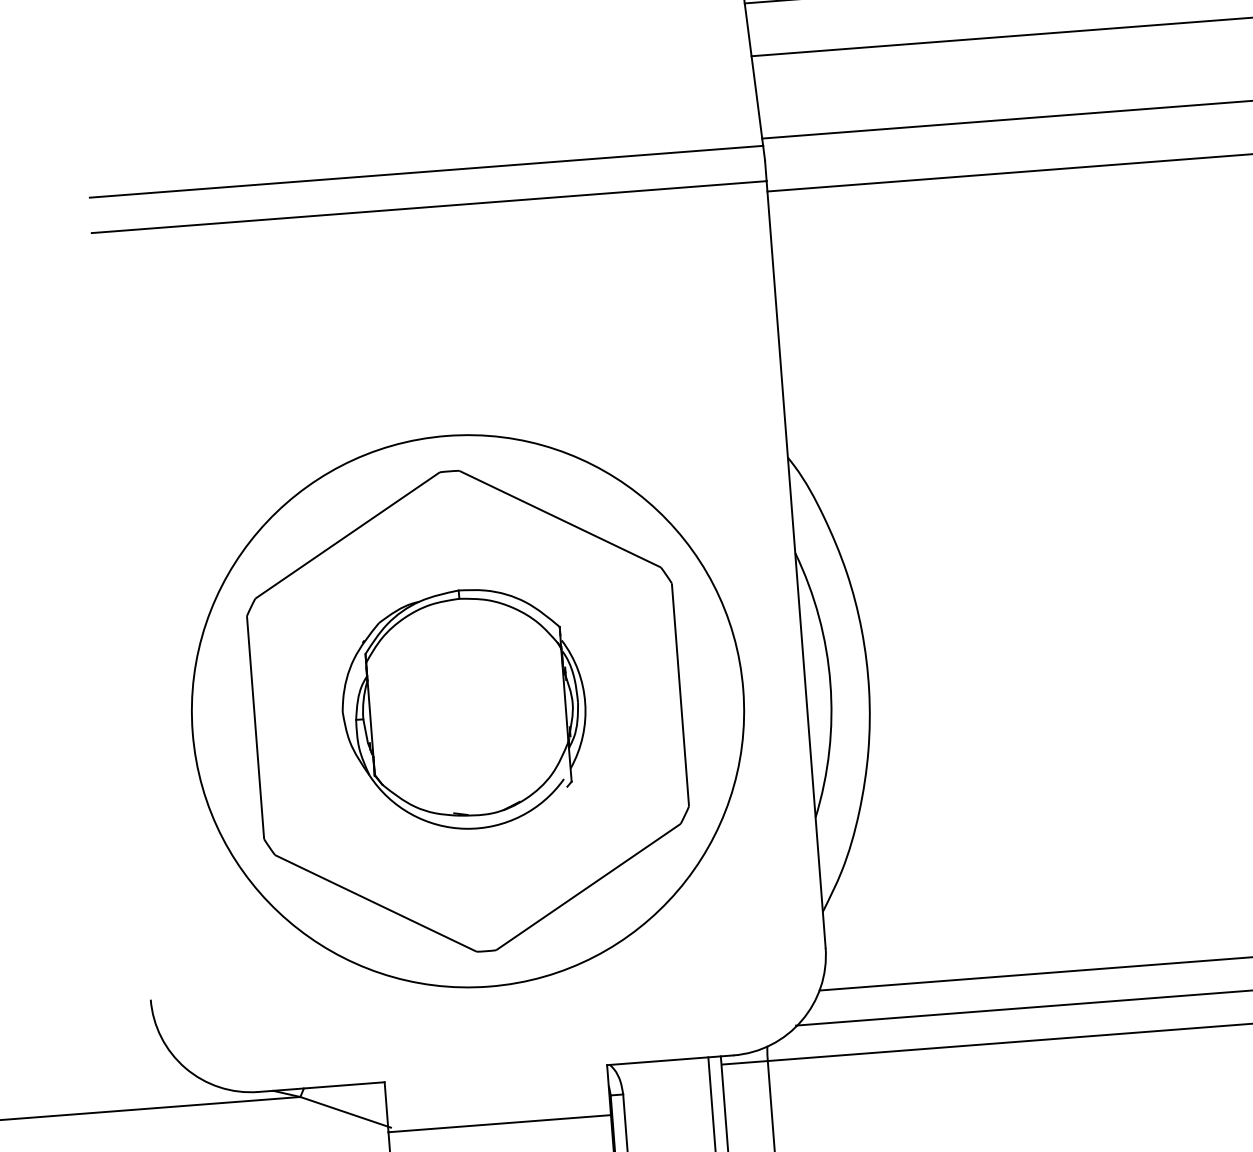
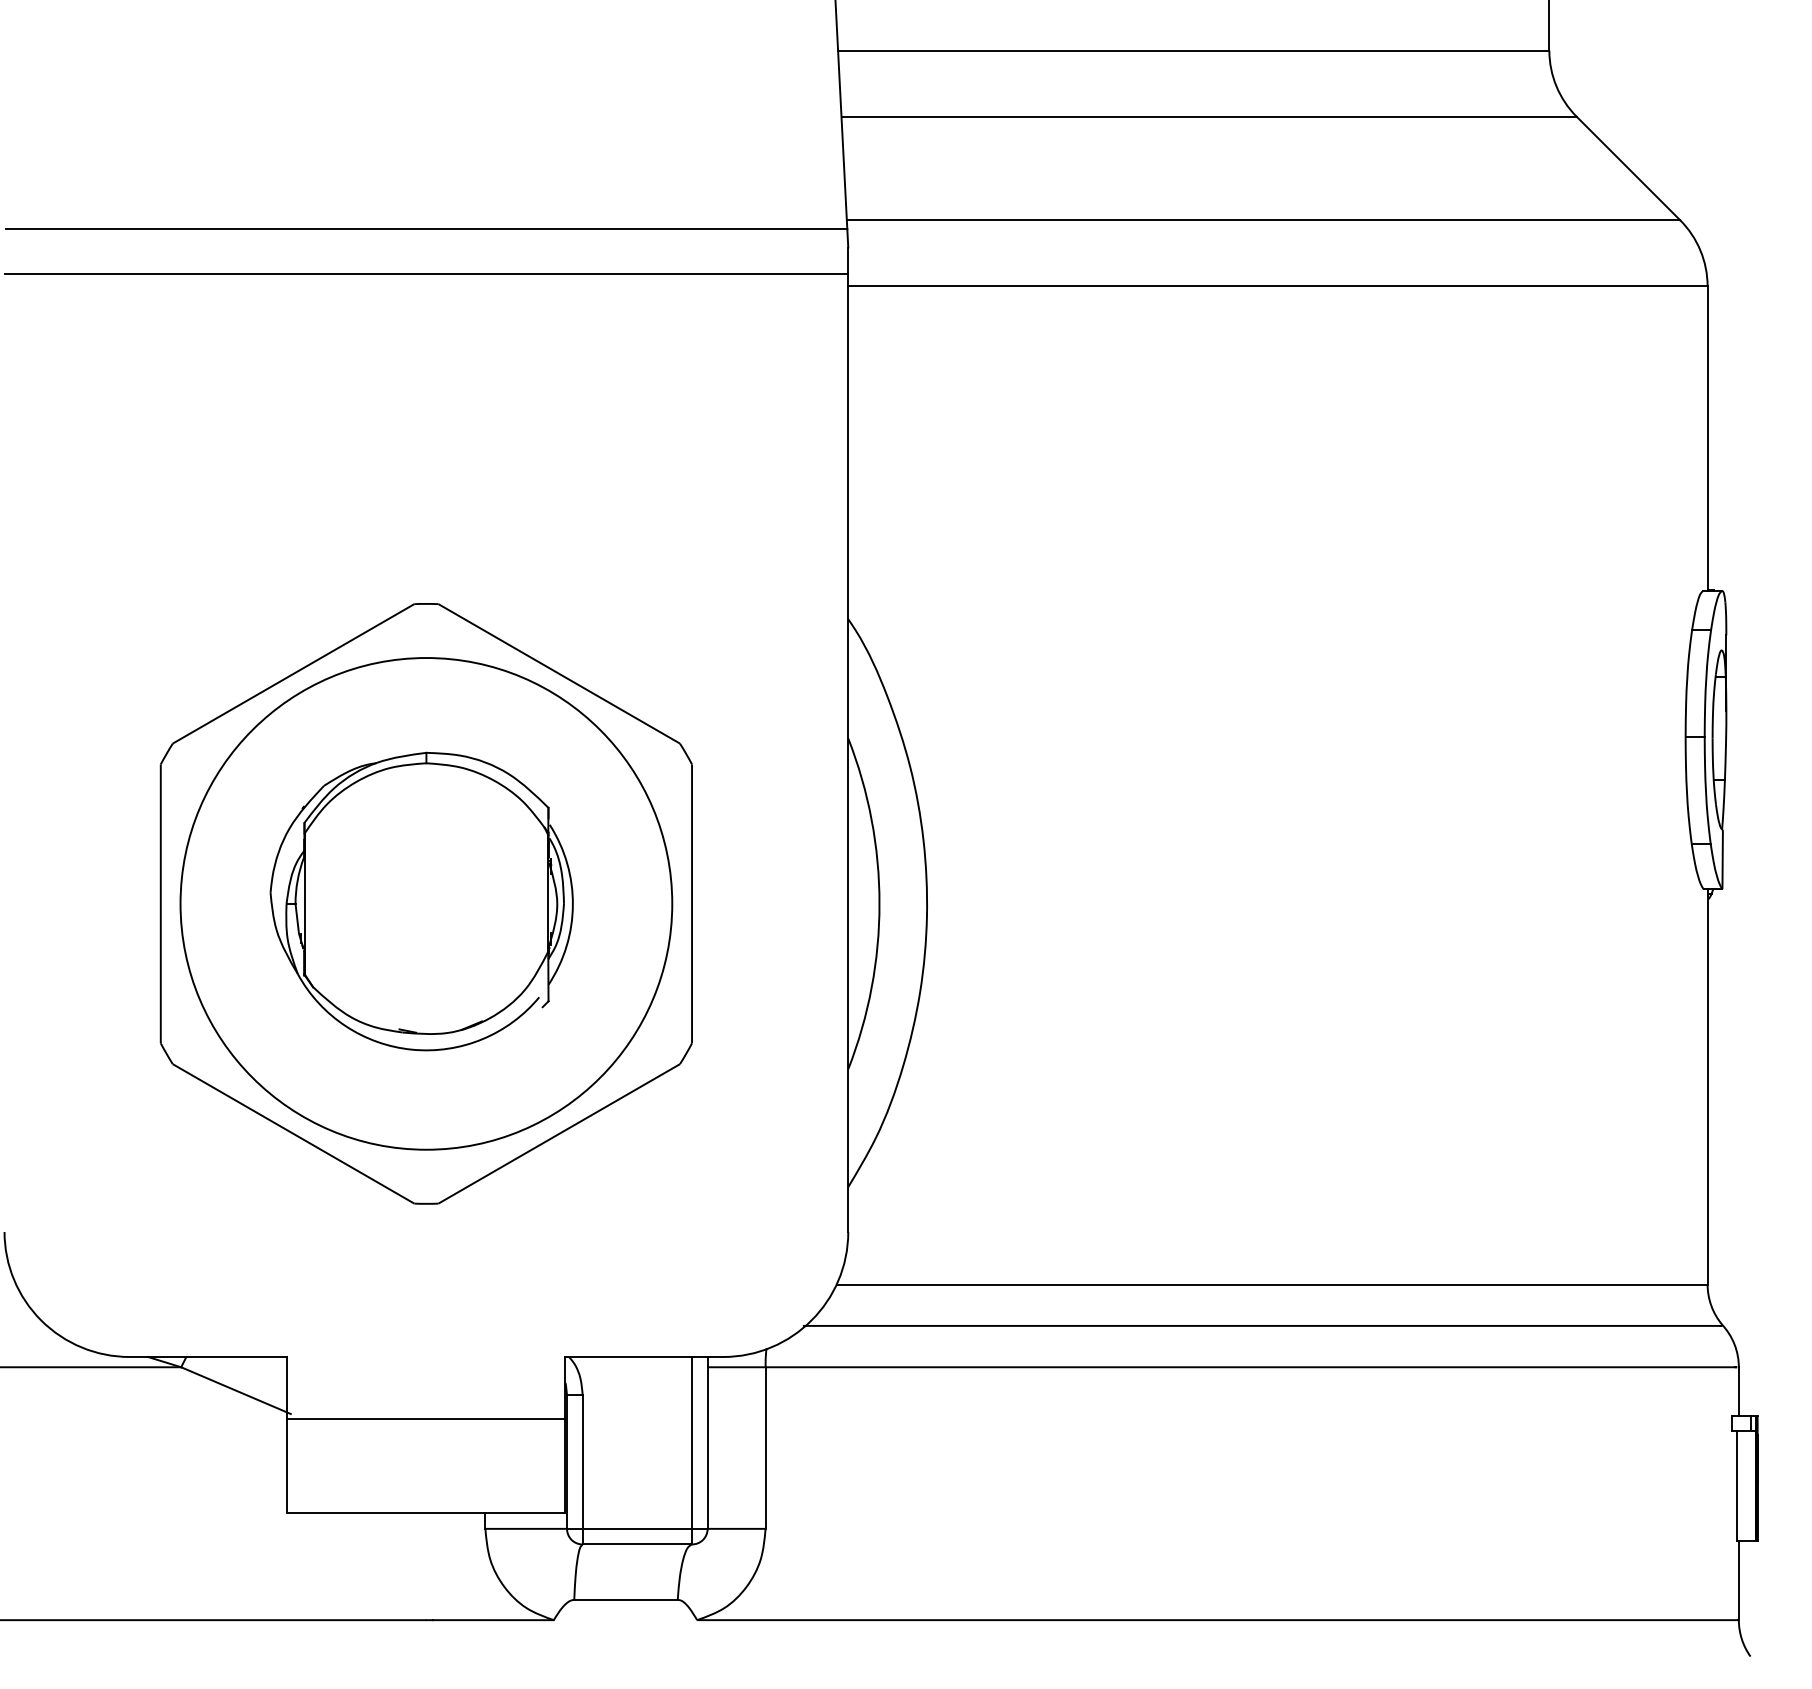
circle: (468, 710) -> (426, 903), size x0.71

